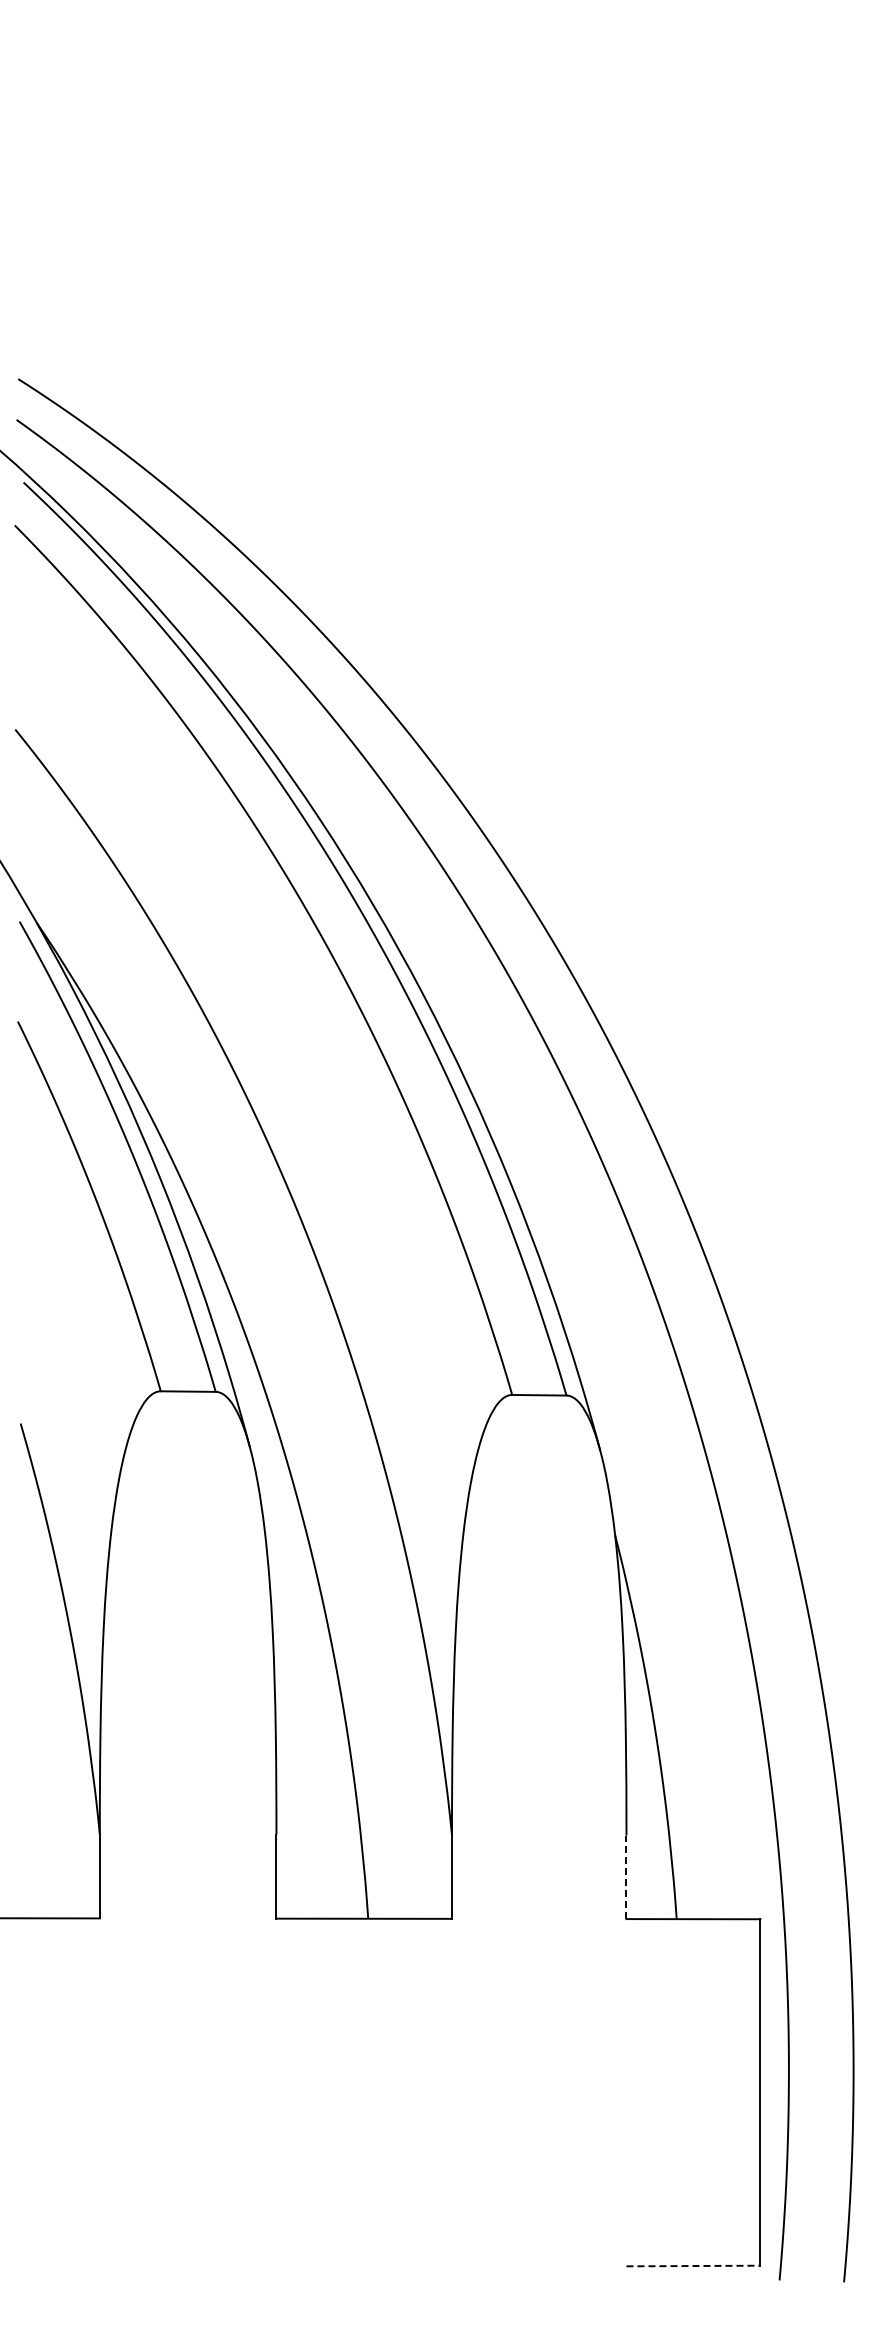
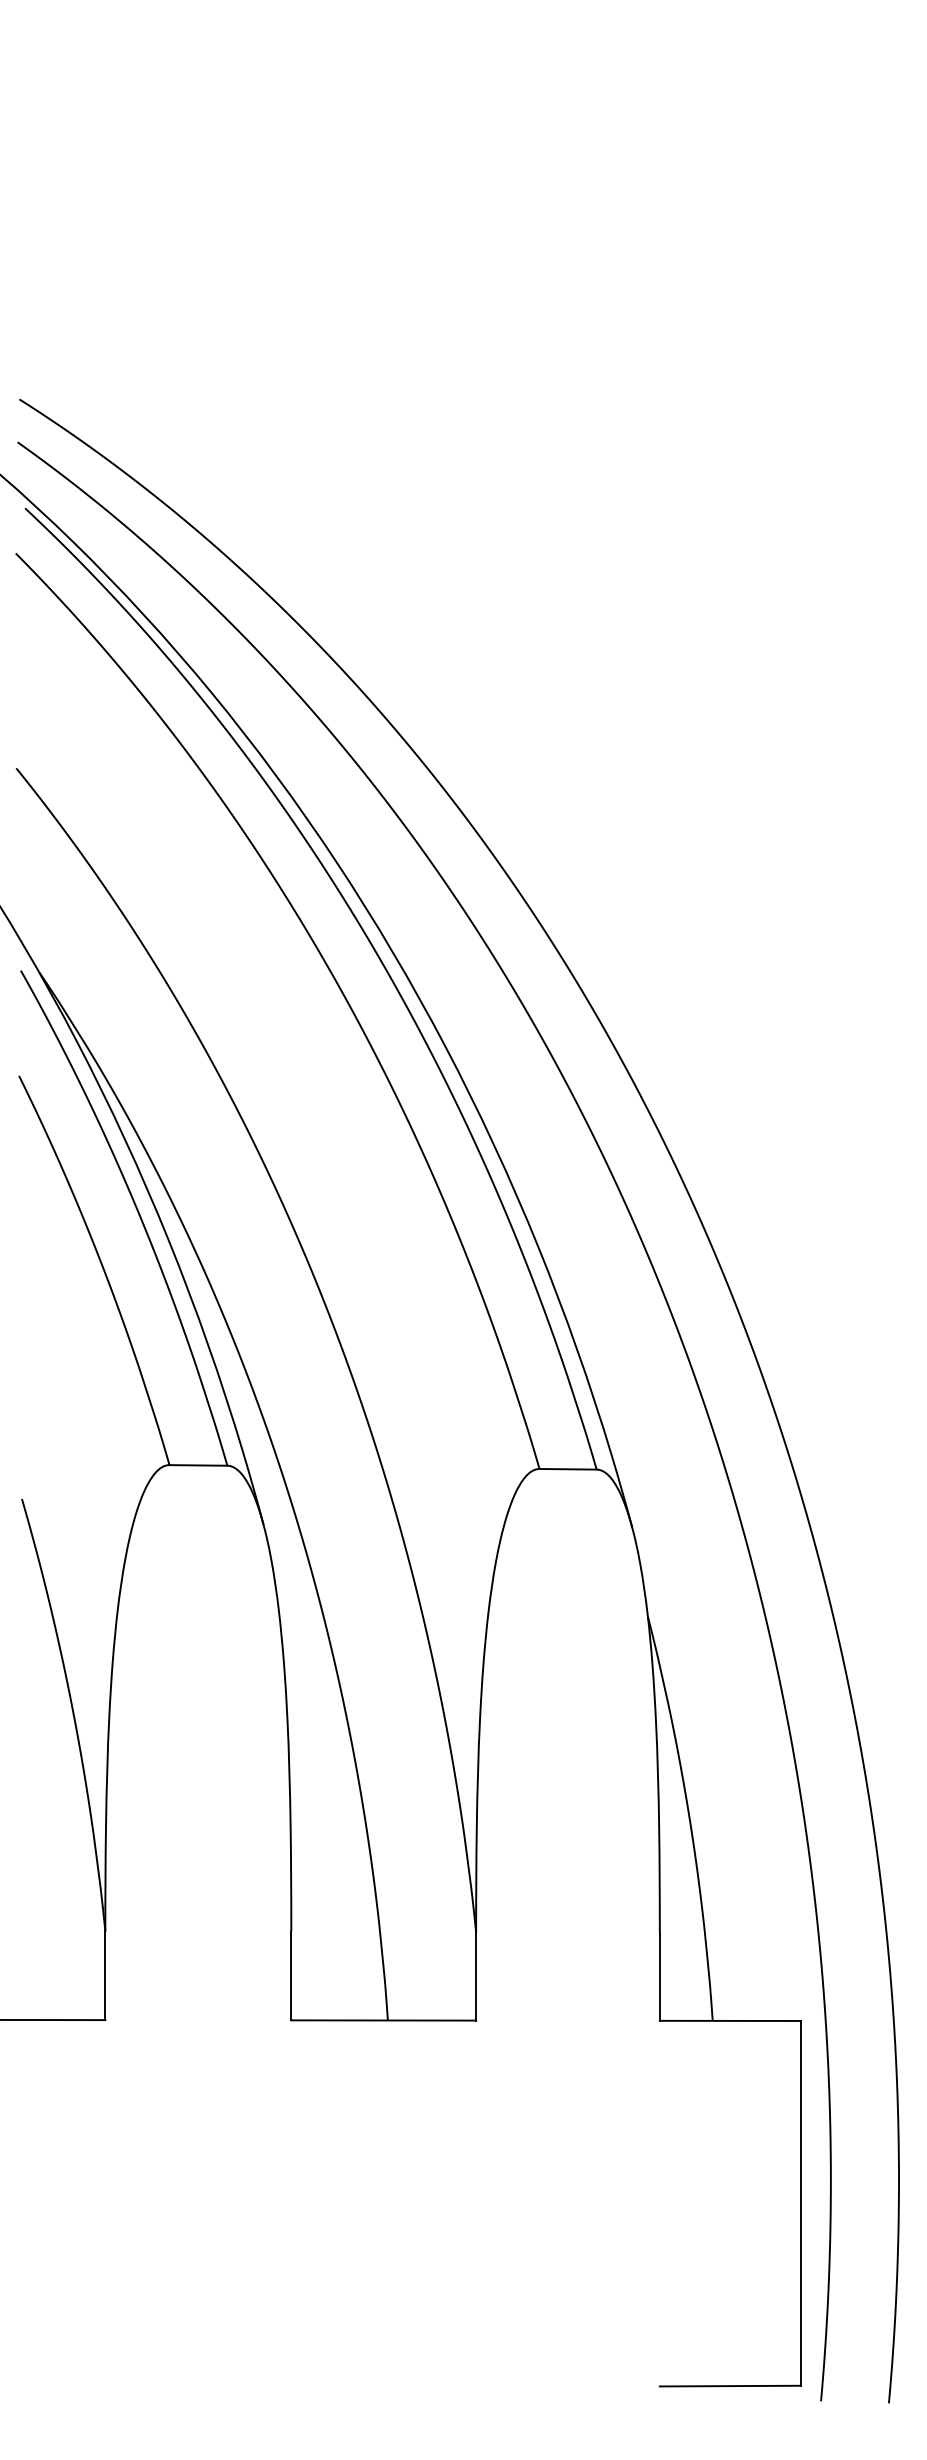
line: (626, 1877) -> (659, 1977), dashed -> solid
line: (693, 2266) -> (730, 2386), dashed -> solid

